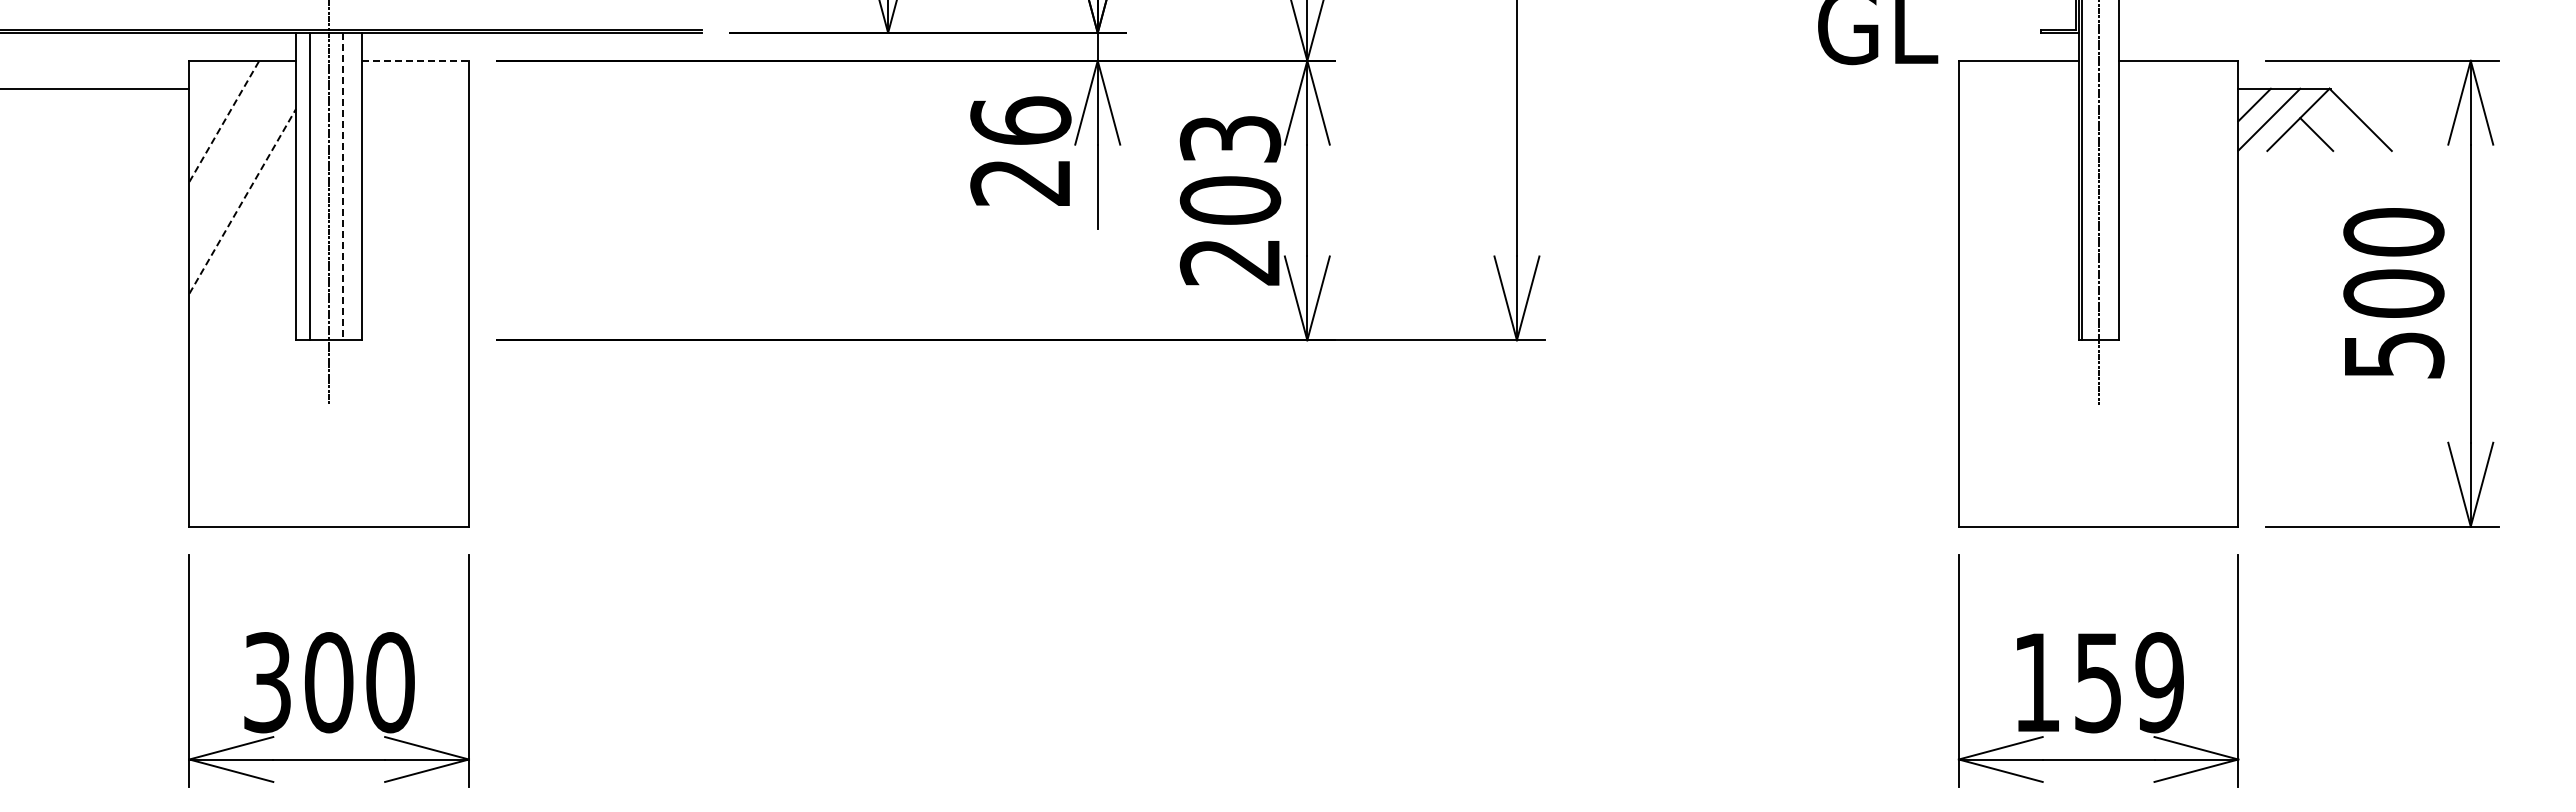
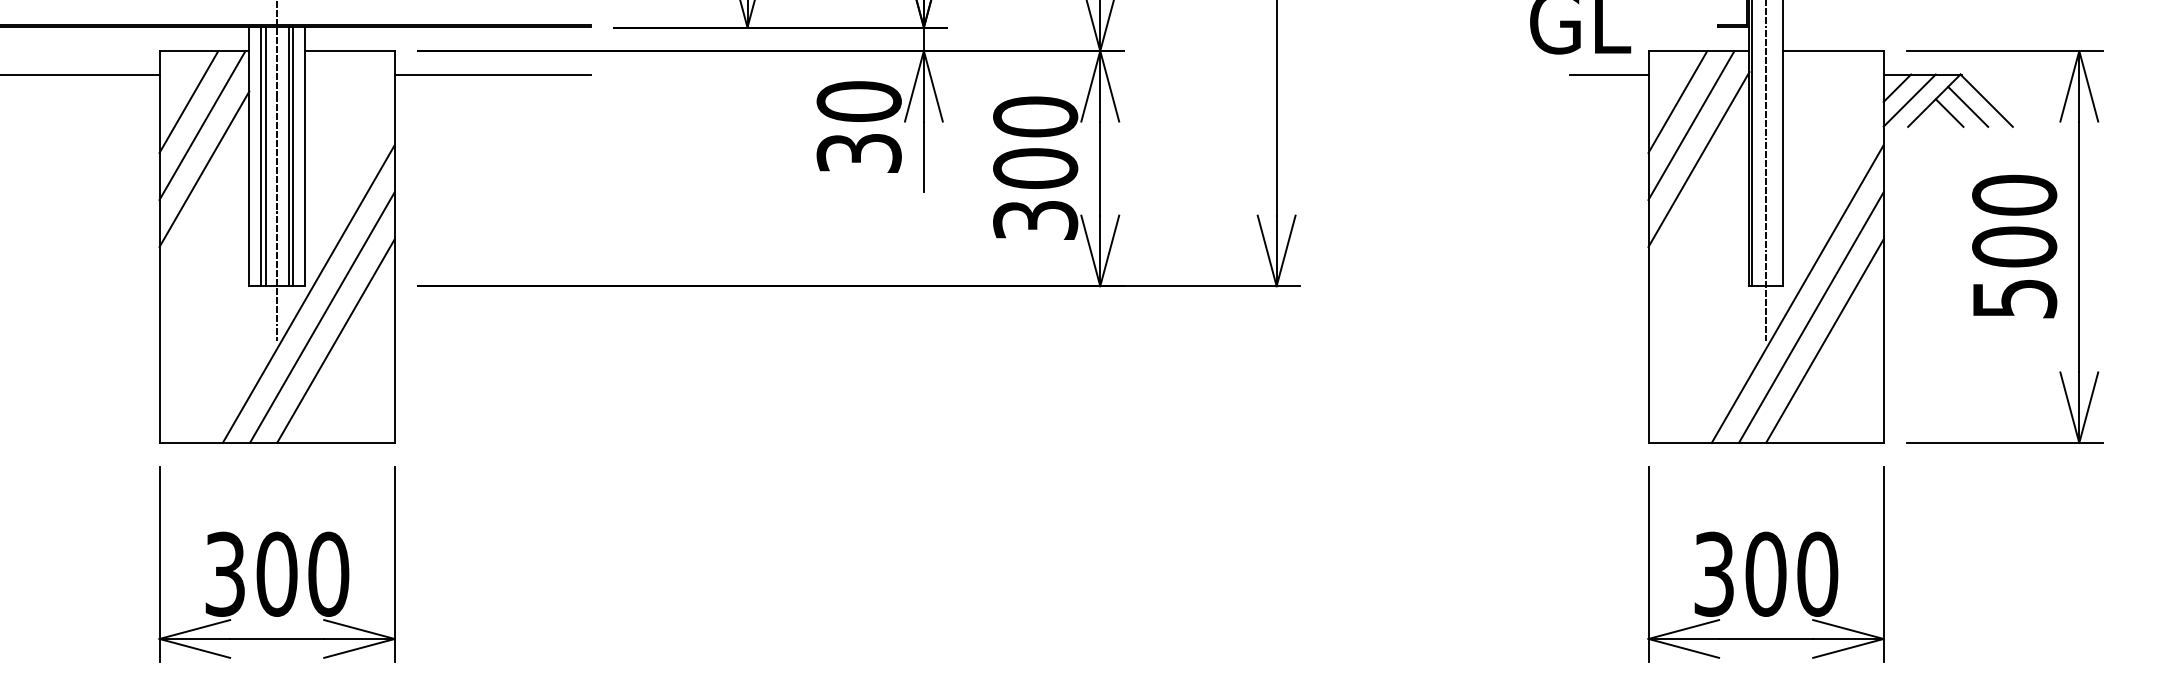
line: (416, 60) -> (350, 50), dashed -> solid
line: (584, 88) -> (492, 74), added
line: (1911, 88) -> (1608, 74), added
line: (1993, 120) -> (1677, 101), added
line: (224, 121) -> (189, 102), dashed -> solid
line: (2338, 127) -> (1967, 107), added
line: (240, 148) -> (202, 124), added
line: (2009, 148) -> (1691, 124), added
text: (1020, 150) -> (858, 126), 26 -> 30
line: (315, 186) -> (265, 156), added
line: (342, 186) -> (288, 156), dashed -> solid
line: (348, 186) -> (293, 156), added
line: (2018, 189) -> (1698, 159), added
text: (1230, 199) -> (1035, 167), 203 -> 300
line: (242, 201) -> (204, 169), dashed -> solid
line: (366, 349) -> (308, 293), added
line: (2136, 349) -> (1798, 293), added
line: (382, 377) -> (322, 317), added
line: (2152, 377) -> (1811, 317), added
line: (398, 405) -> (335, 341), added
line: (2168, 405) -> (1824, 341), added
text: (2098, 682) -> (1766, 574), 159 -> 300

